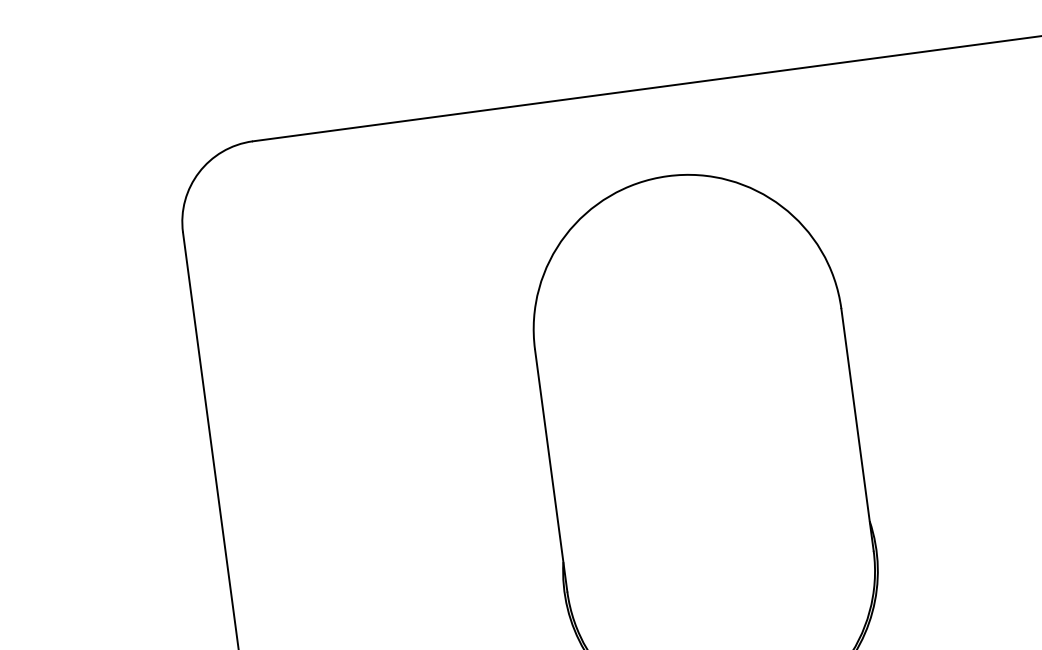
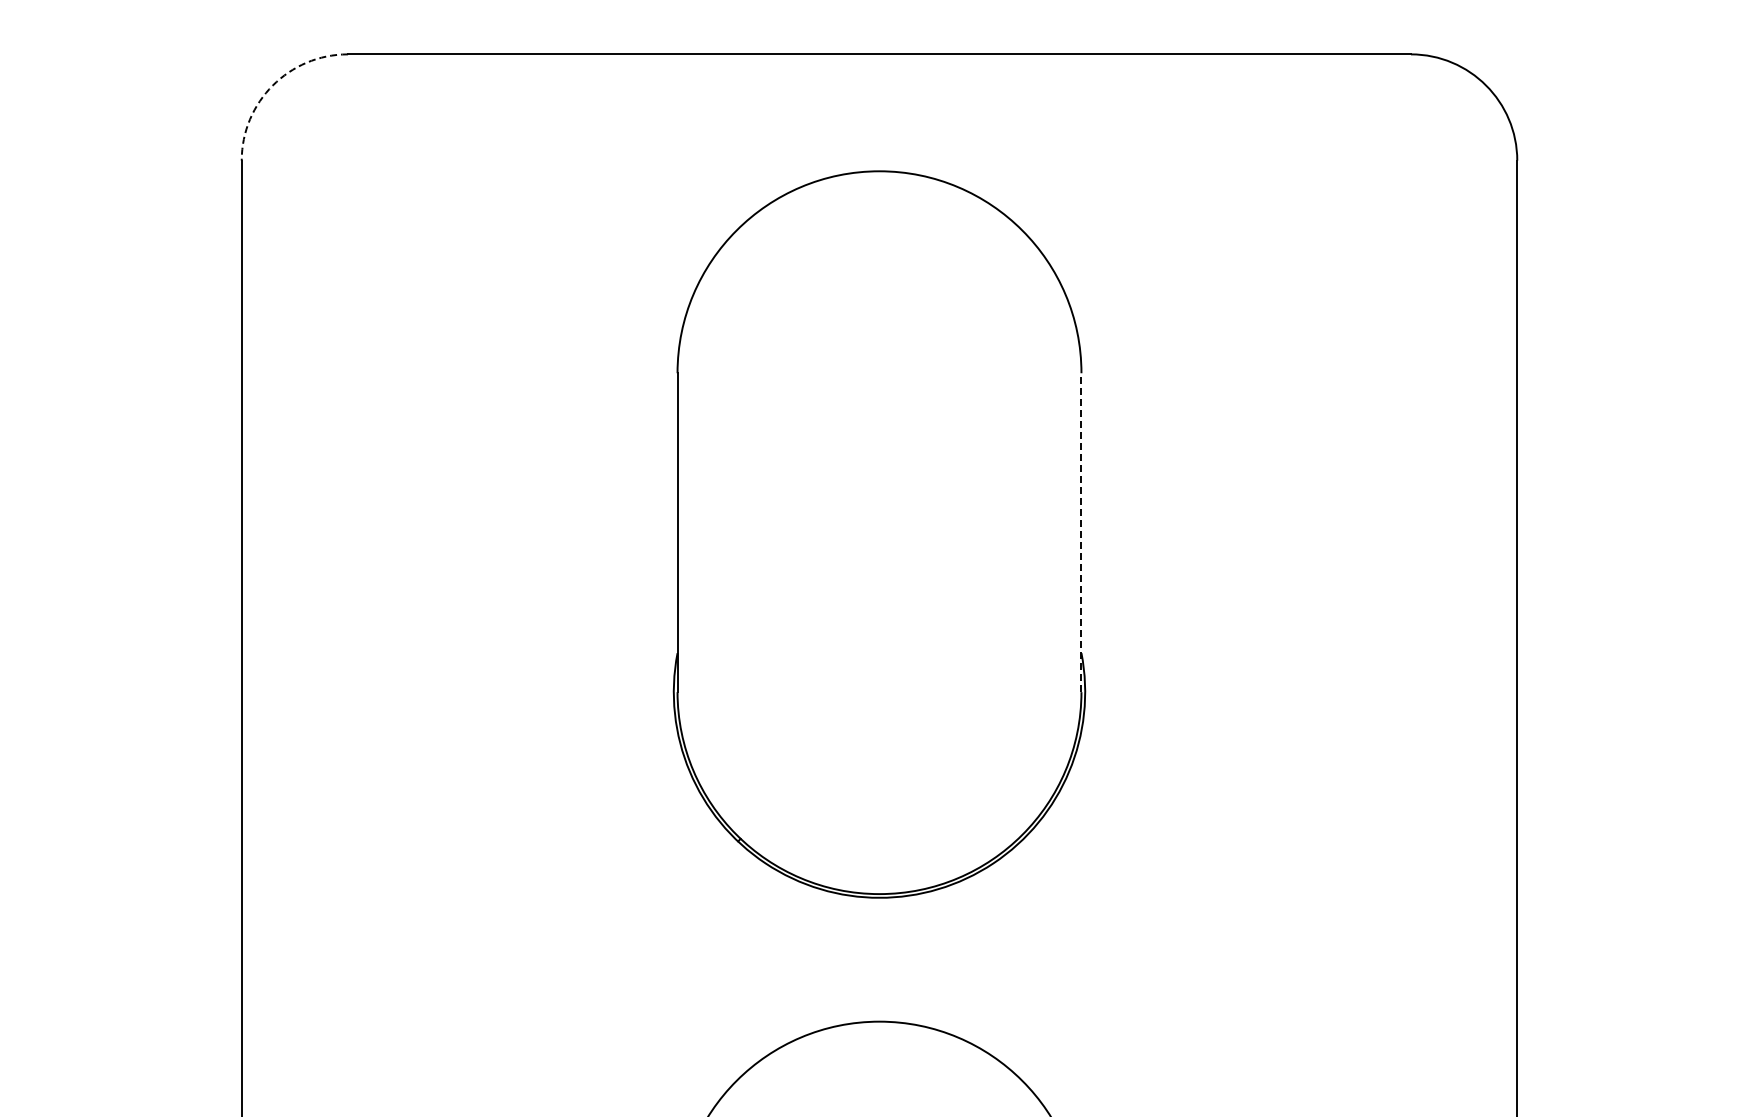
arc: (198, 172) -> (272, 85), solid -> dashed
line: (857, 429) -> (1081, 532), solid -> dashed

